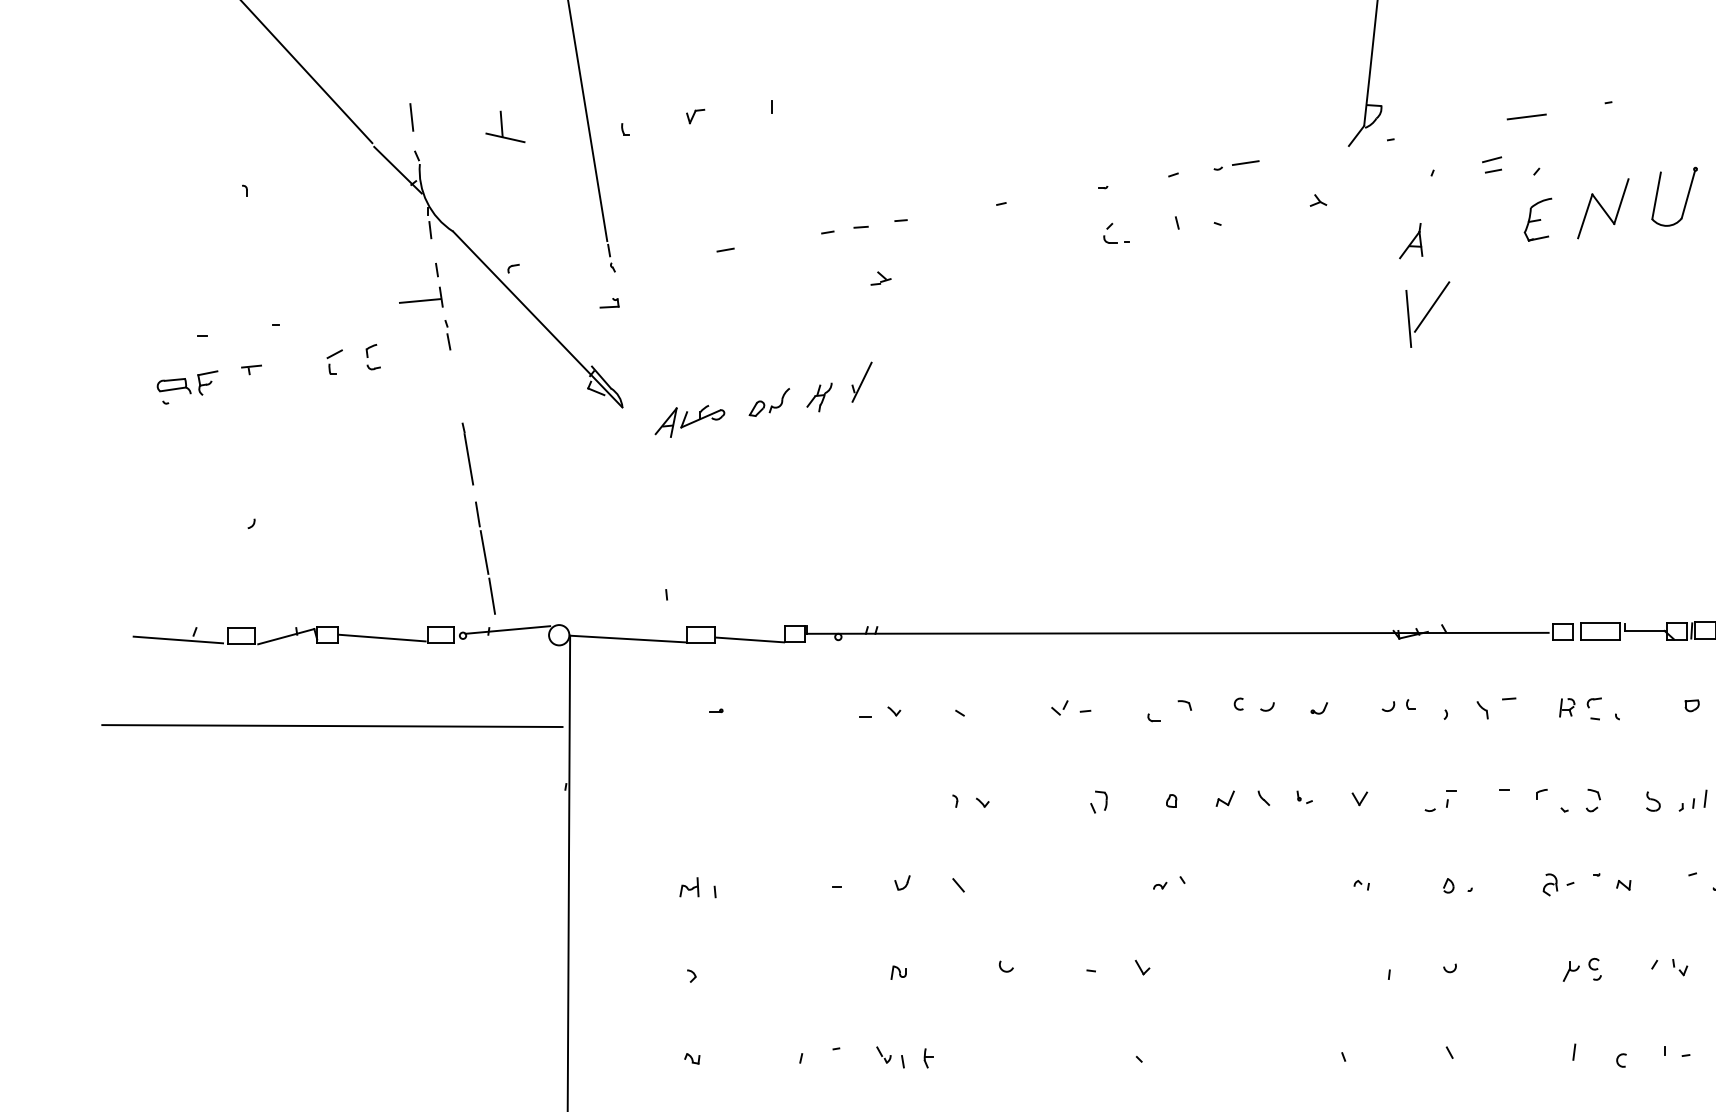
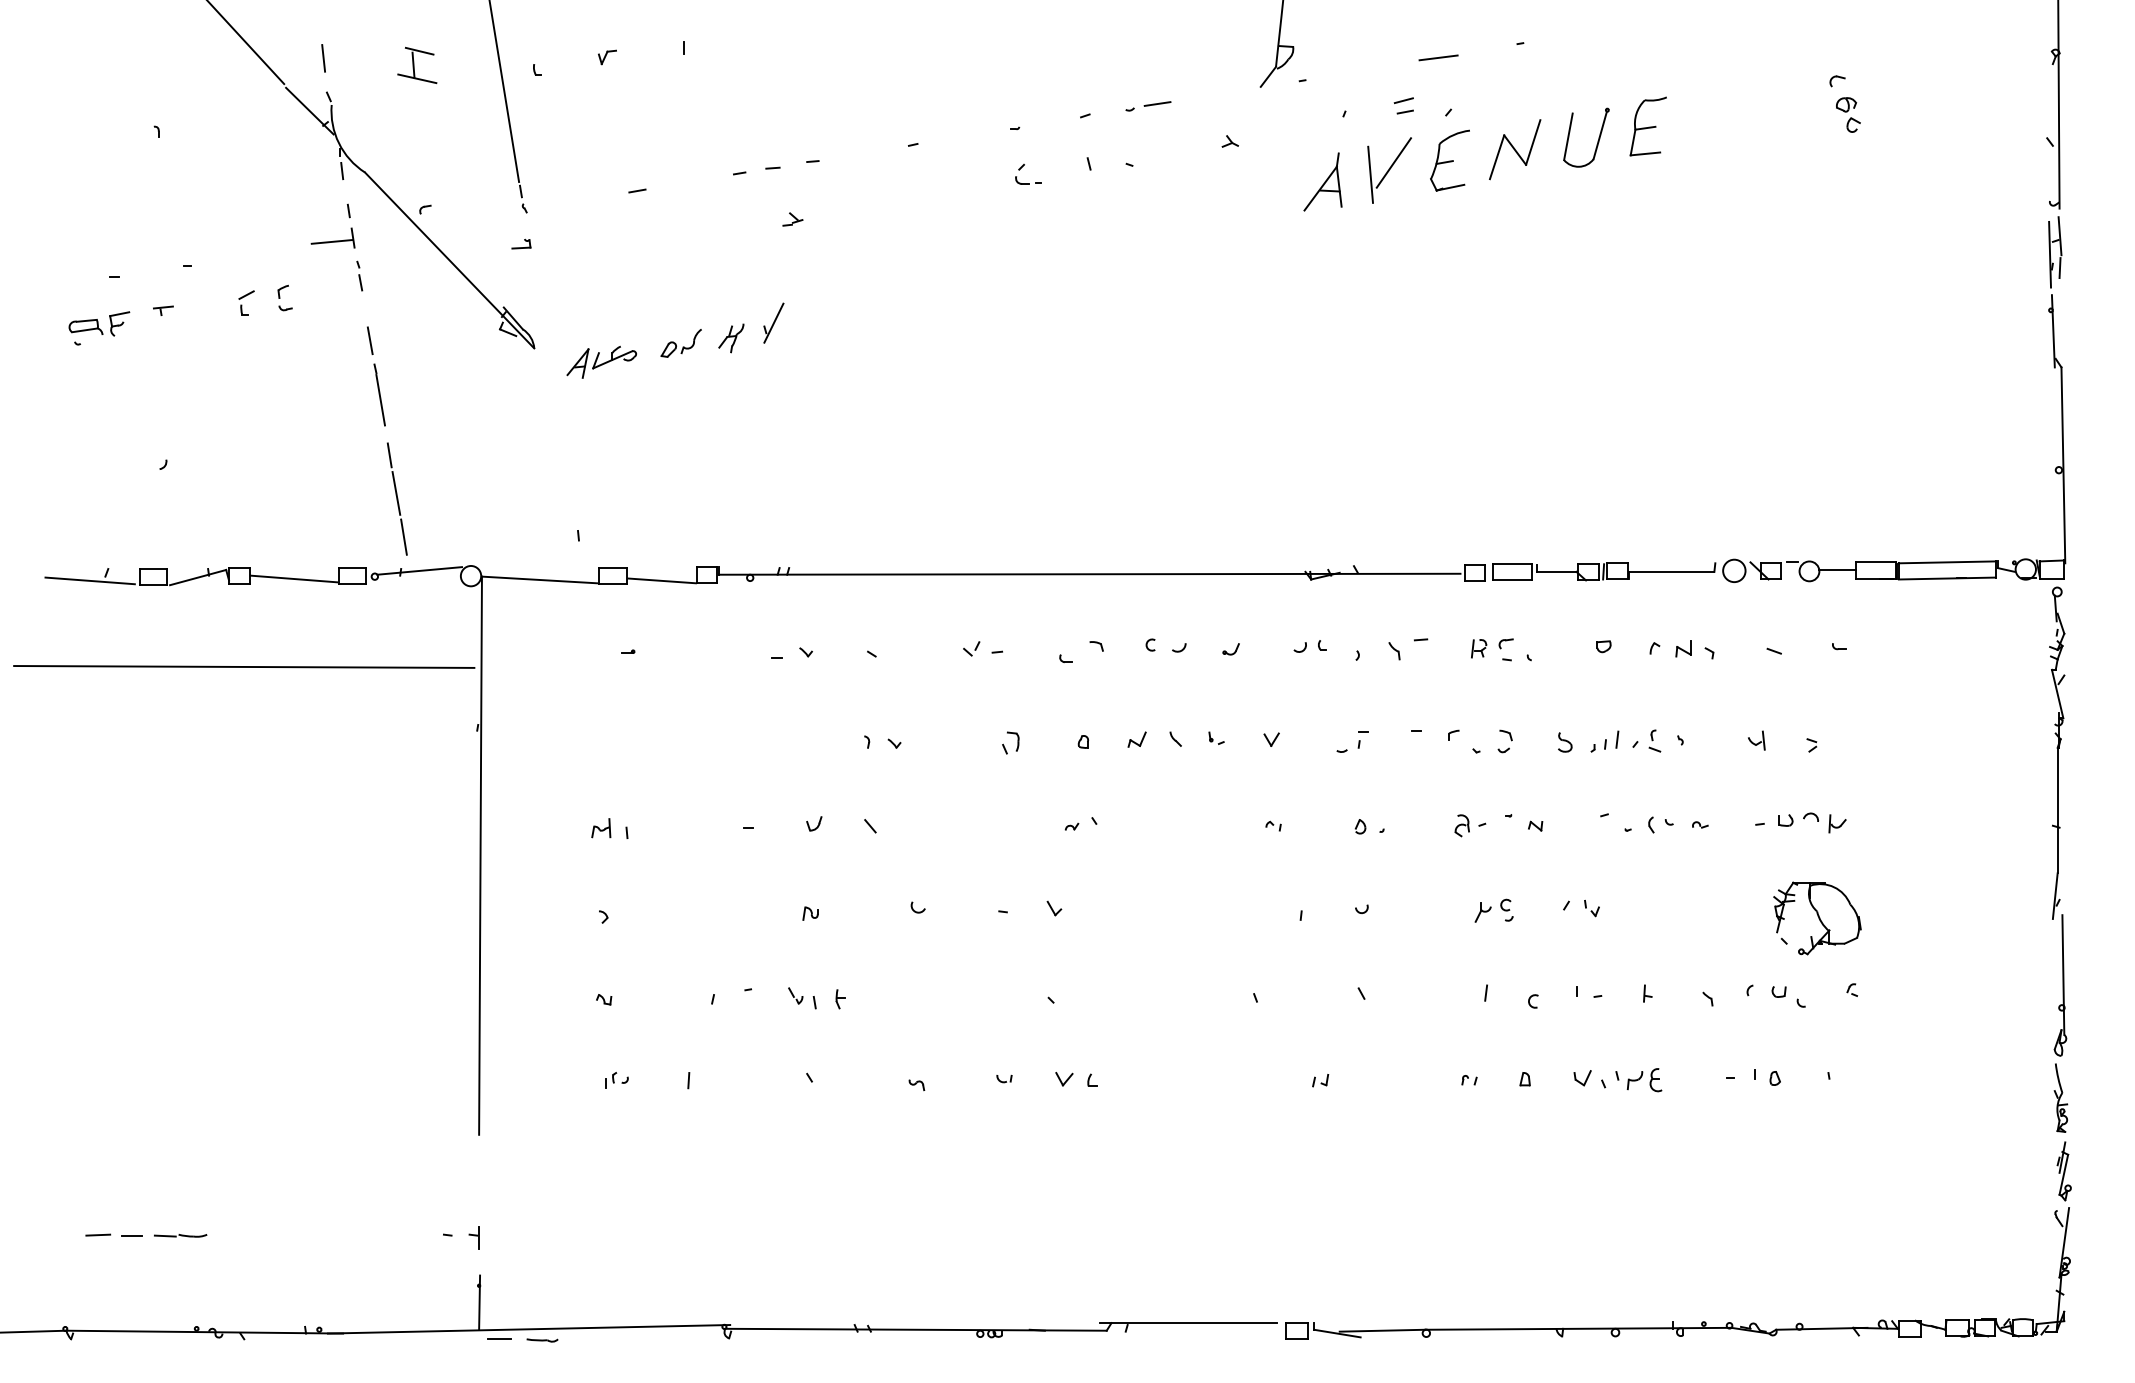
line: (507, 109) -> (419, 50), added
part: (1537, 219) -> (1449, 160), size x1.43
part: (1410, 240) -> (1322, 181), size x1.67
part: (1427, 314) -> (1389, 170), moved
line: (457, 399) -> (369, 340), added

